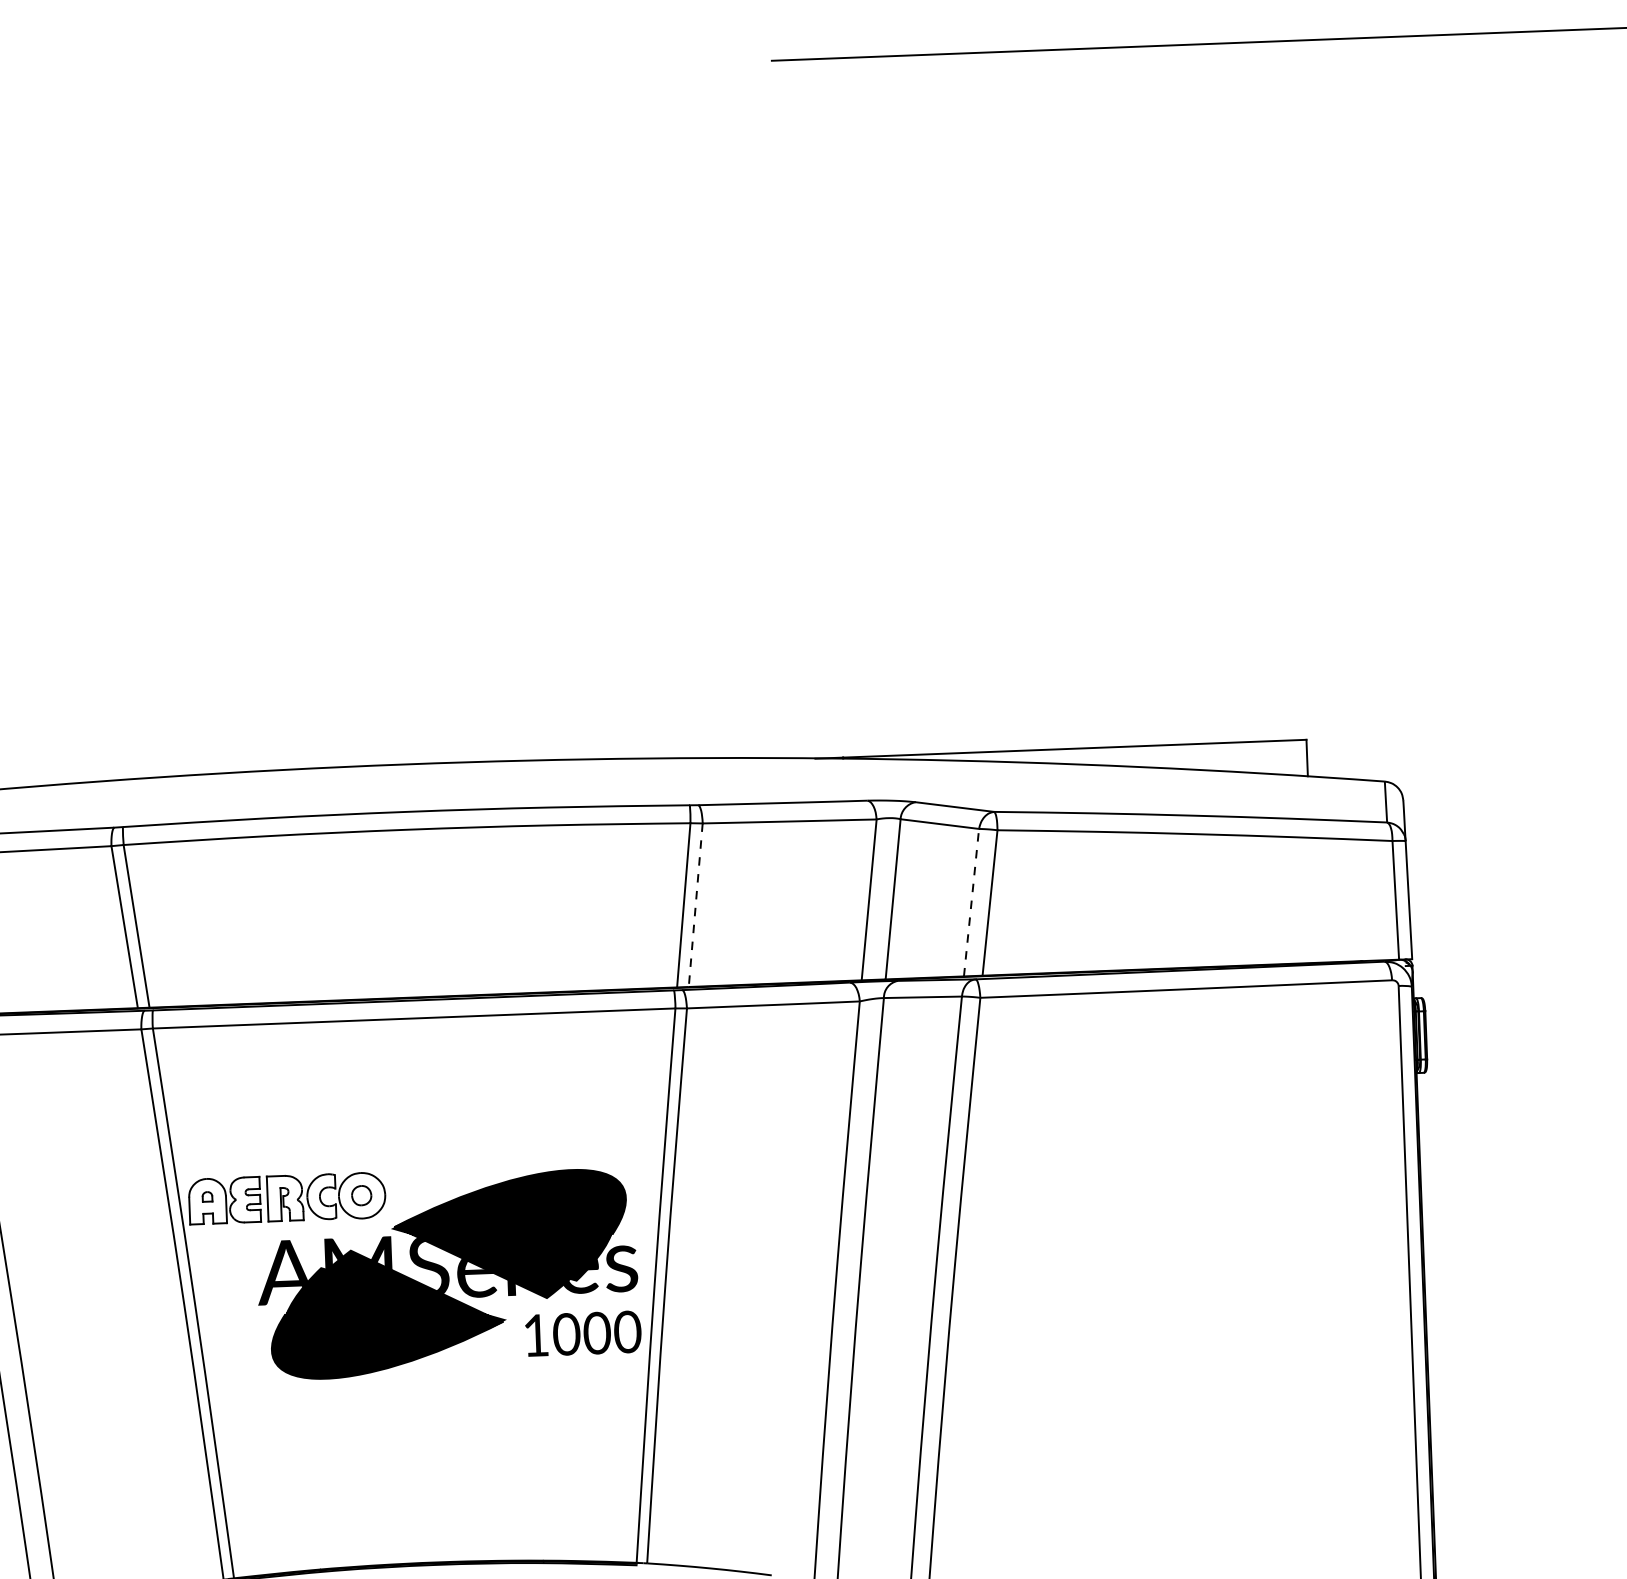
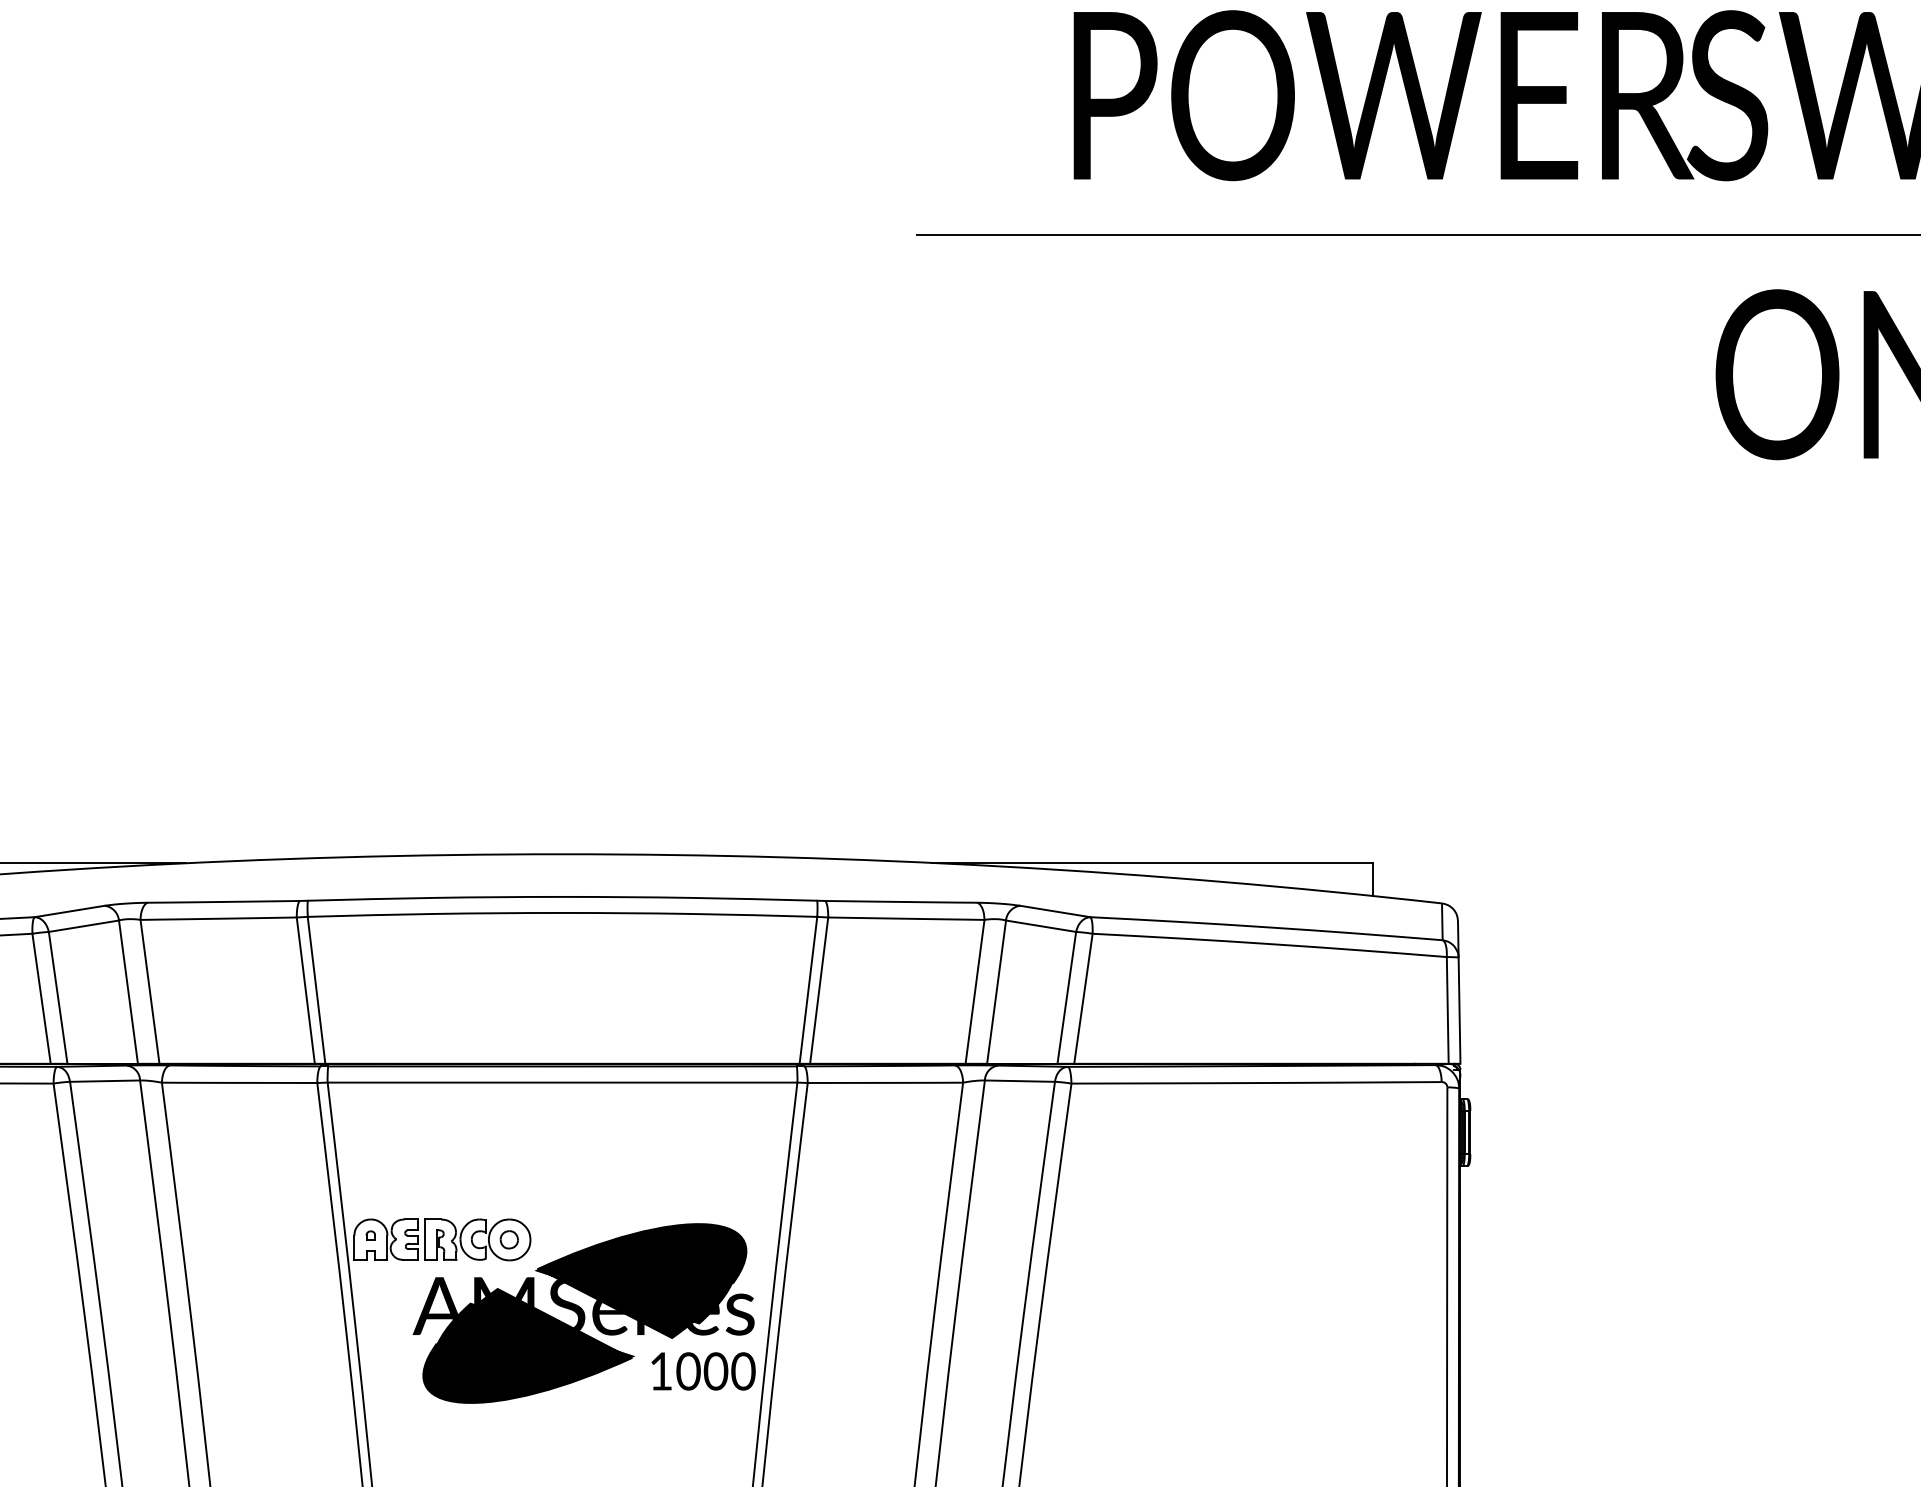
line: (971, 902) -> (1066, 997), dashed -> solid
line: (696, 905) -> (819, 990), dashed -> solid

